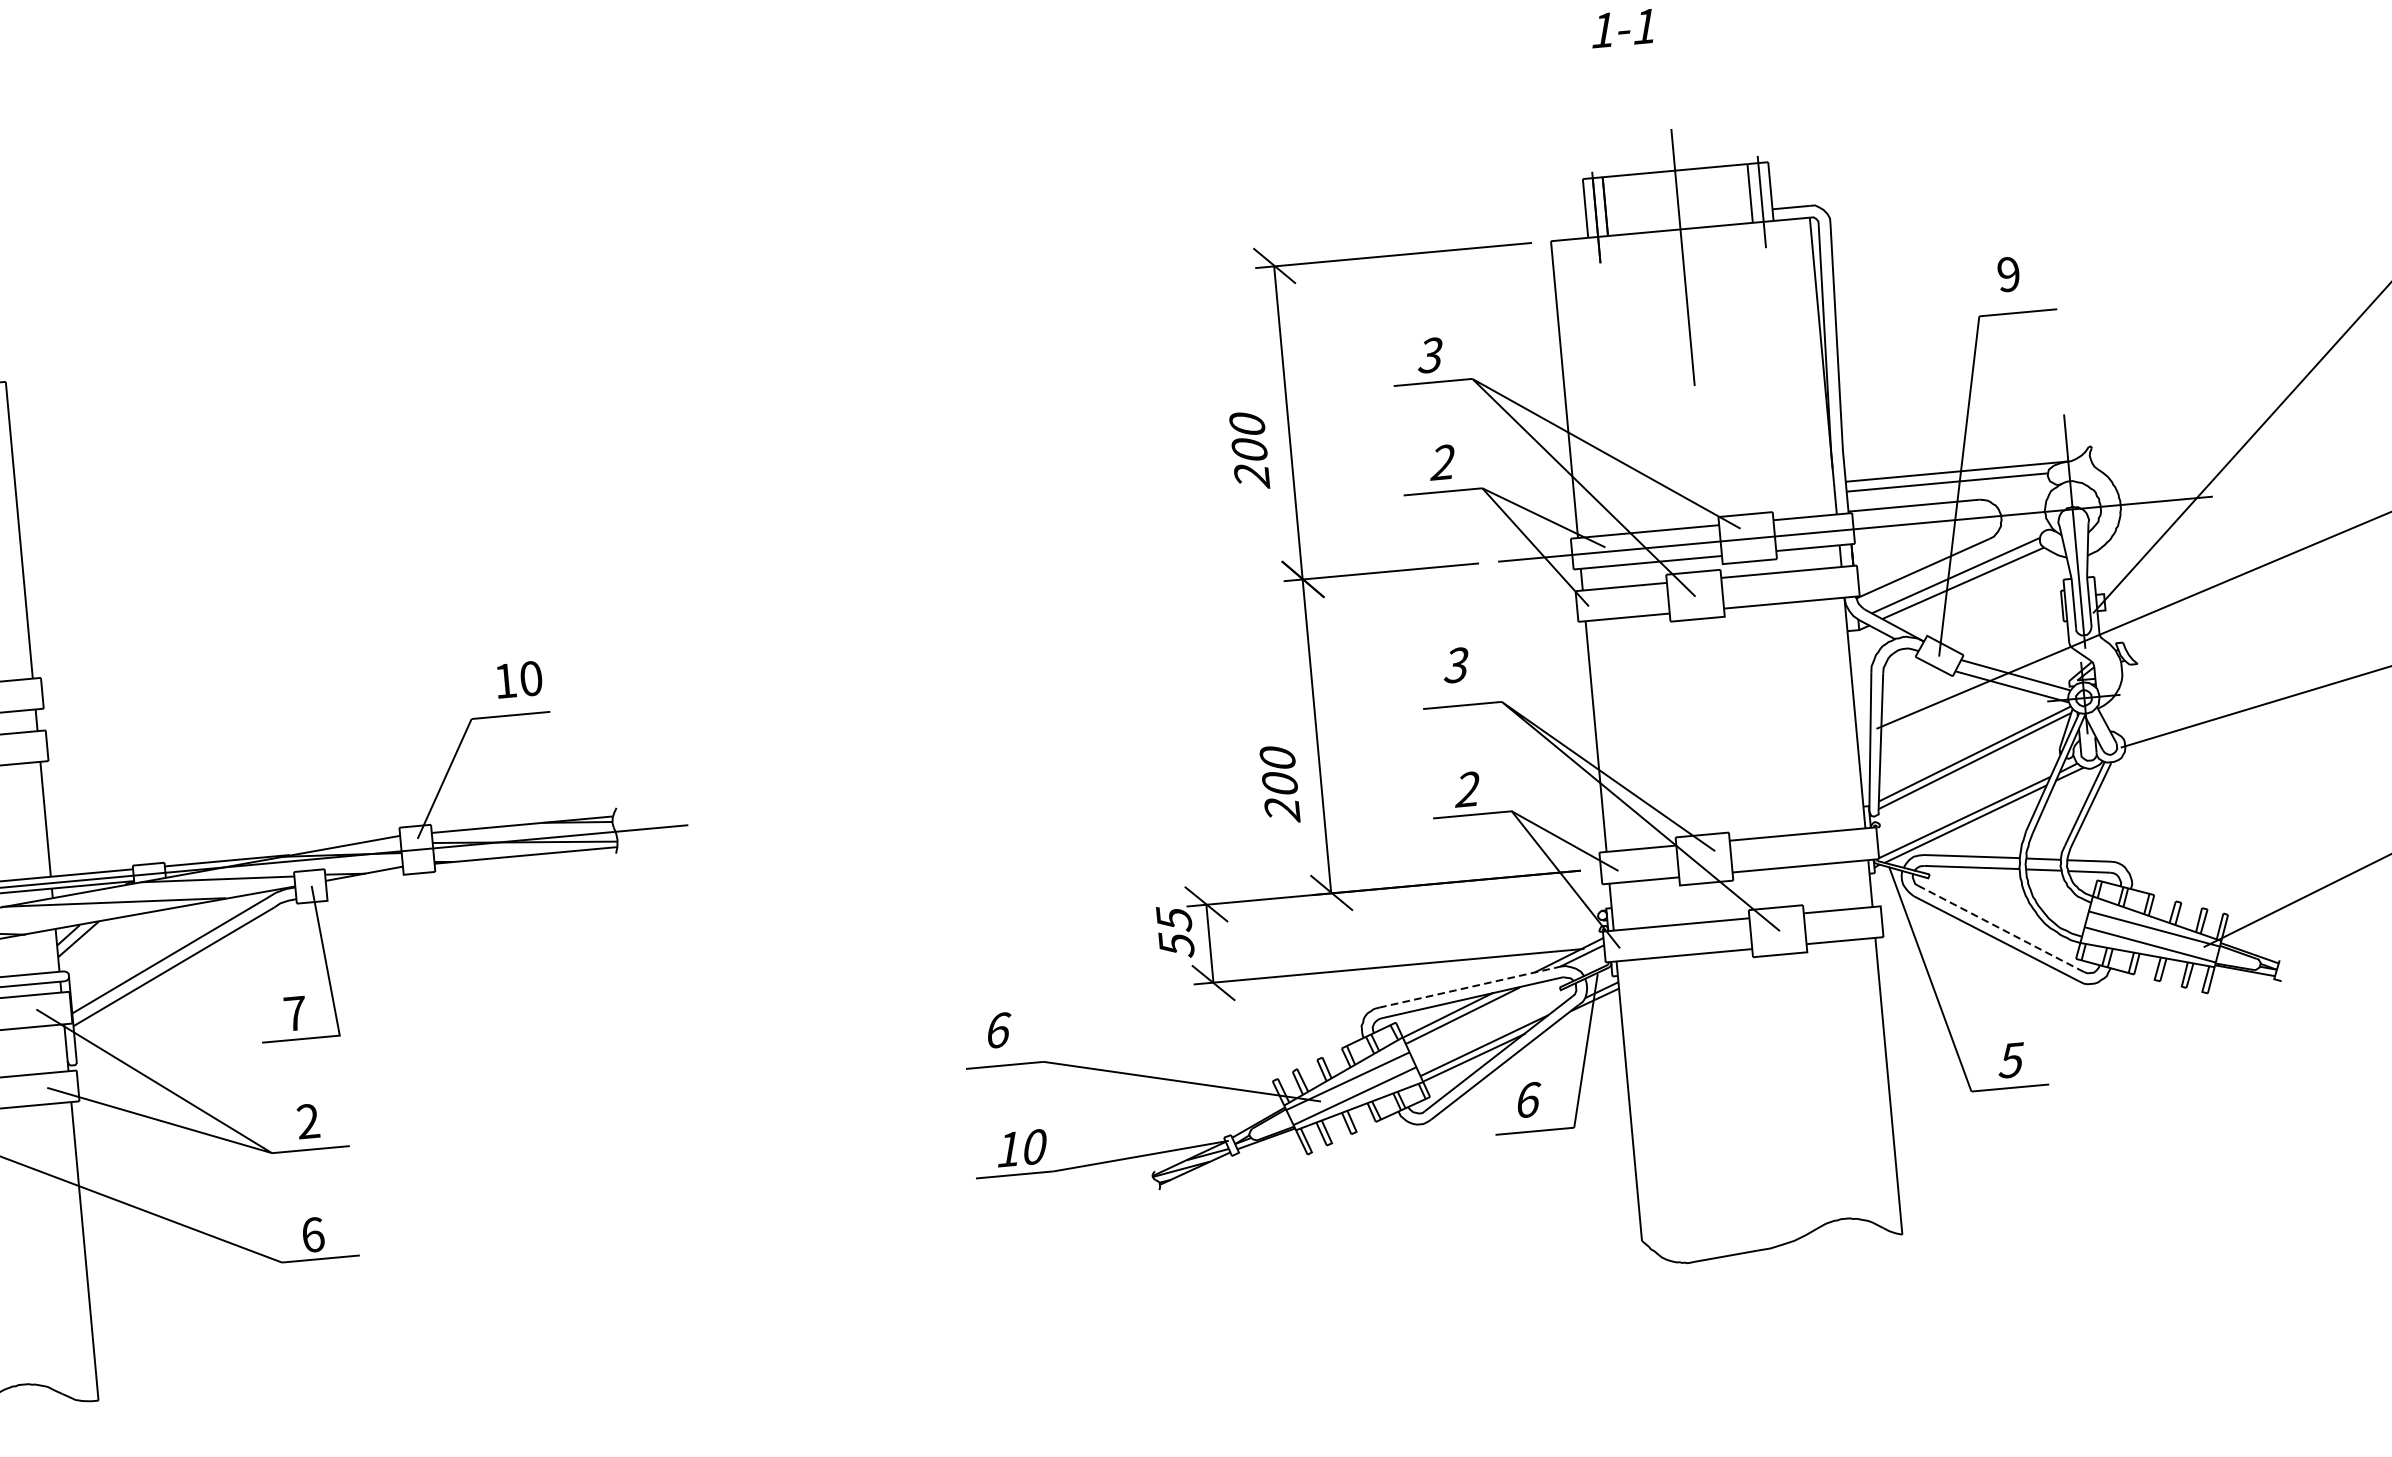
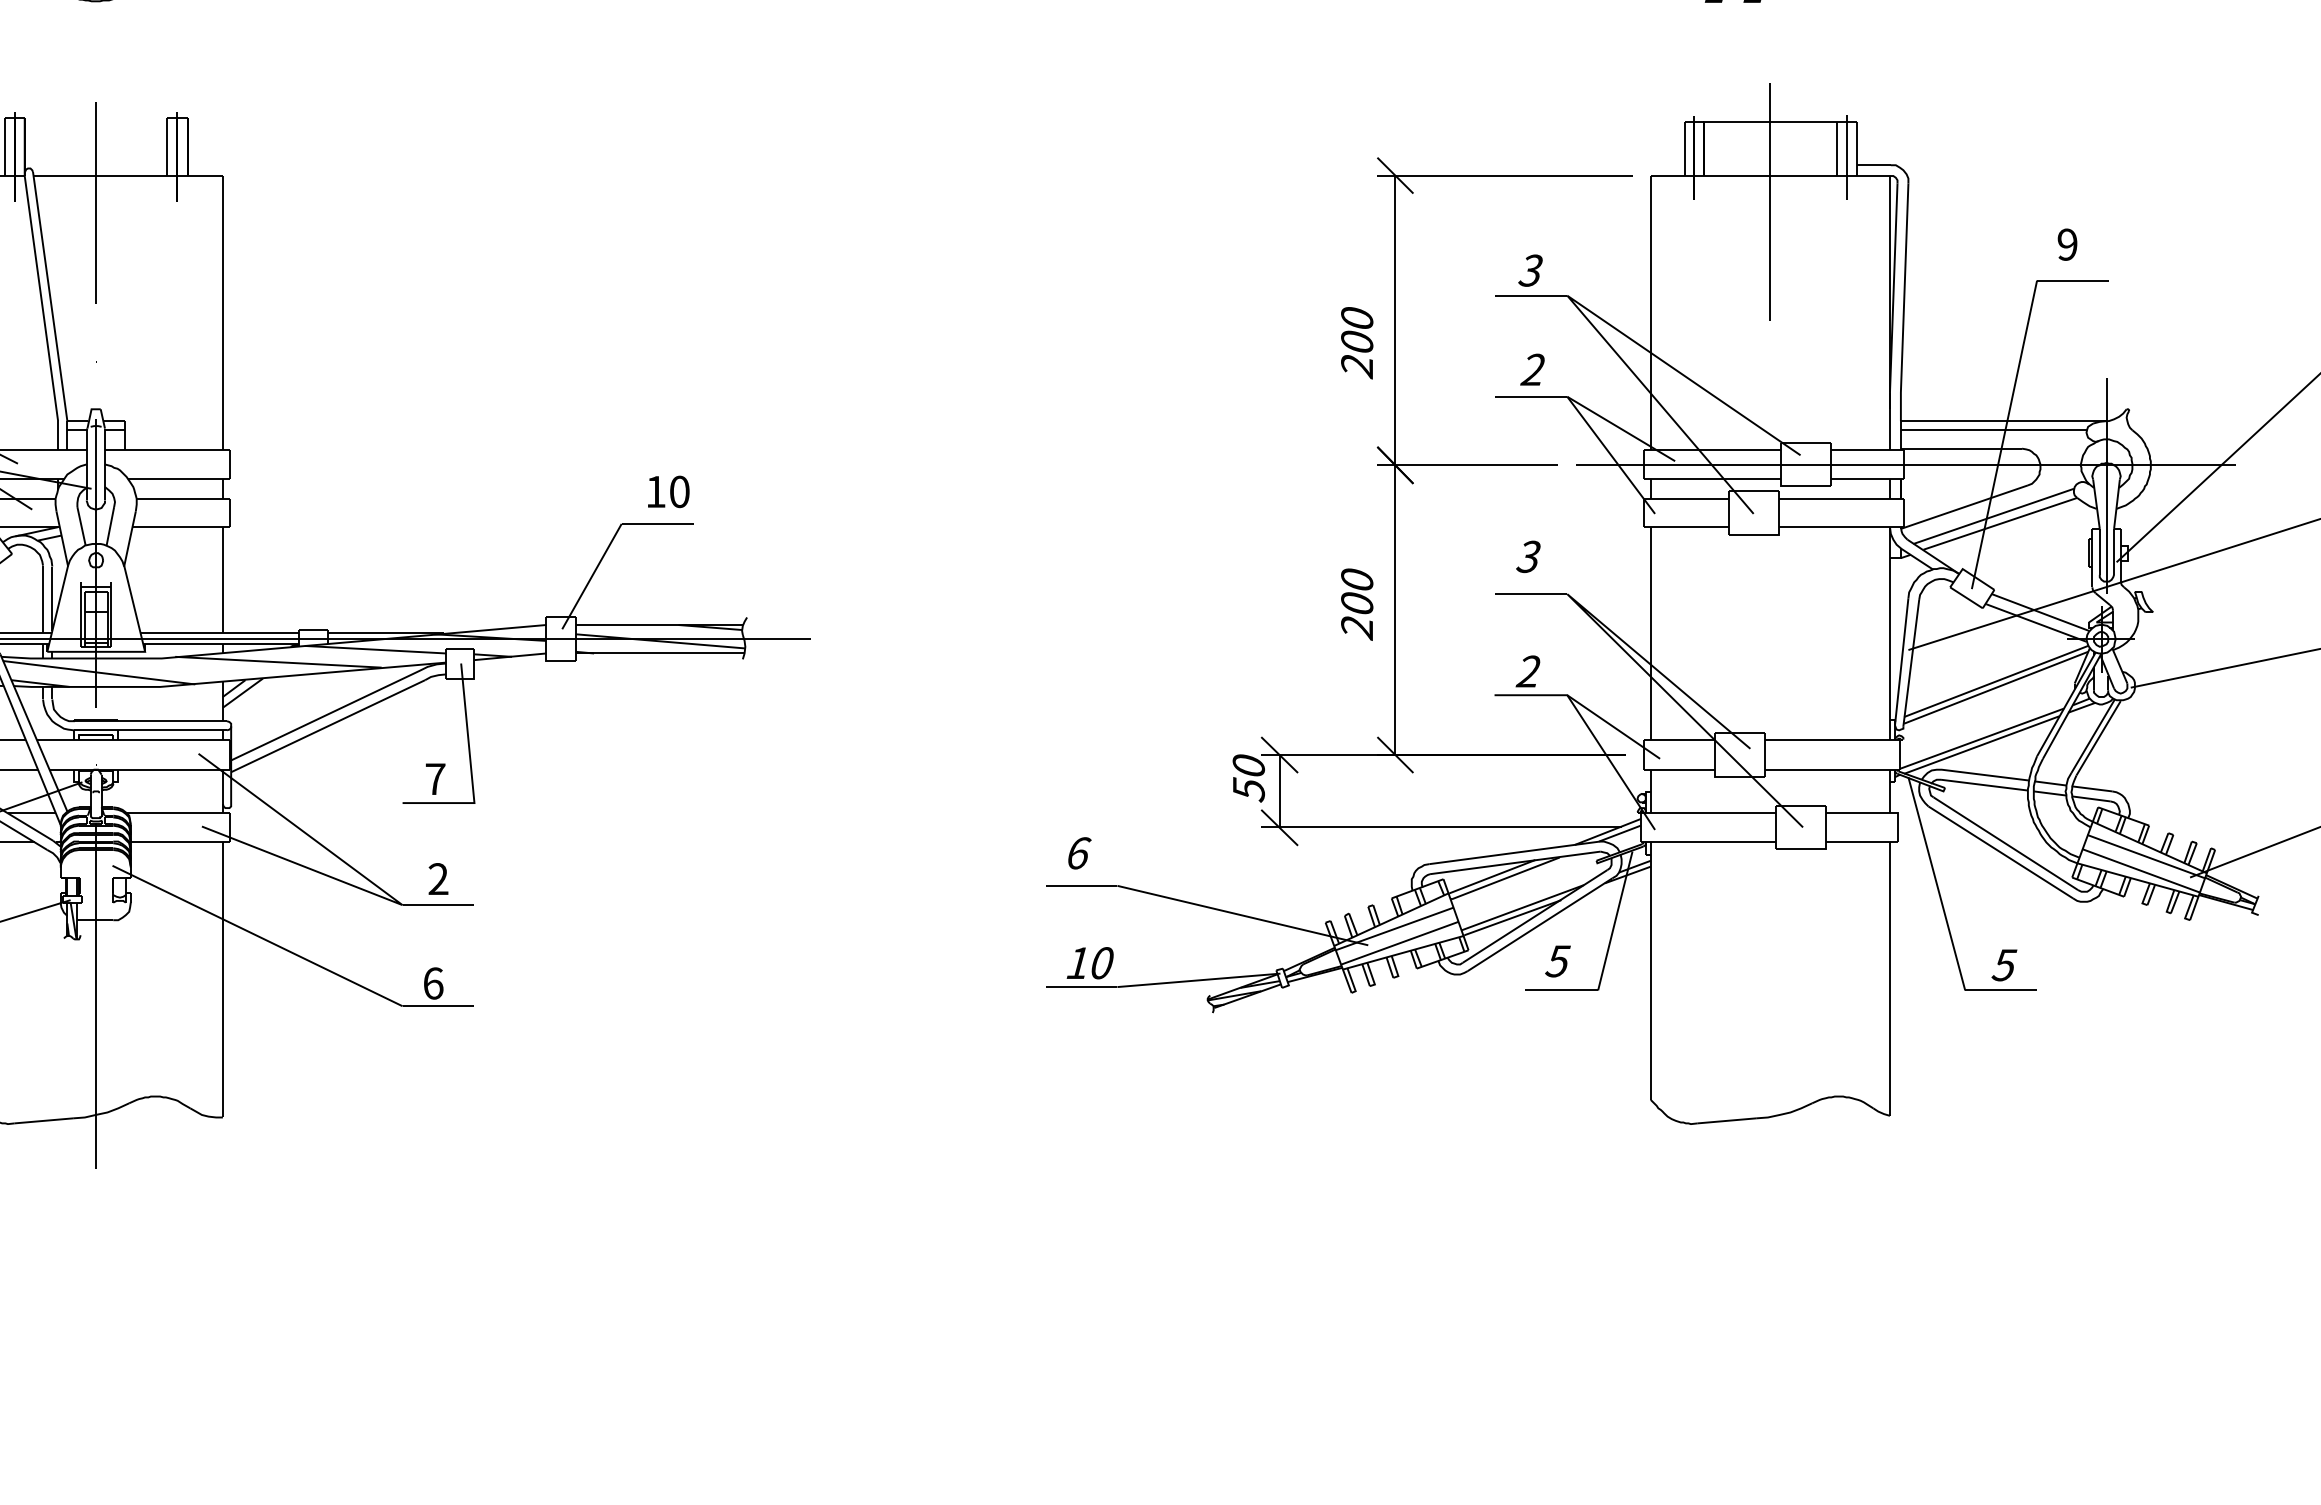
text: (1280, 784) -> (1357, 604), moved
text: (1173, 918) -> (1248, 765), 55 -> 50
line: (2000, 928) -> (2005, 843), dashed -> solid
line: (1470, 986) -> (1514, 852), dashed -> solid
text: (1528, 1100) -> (1558, 961), 6 -> 5

